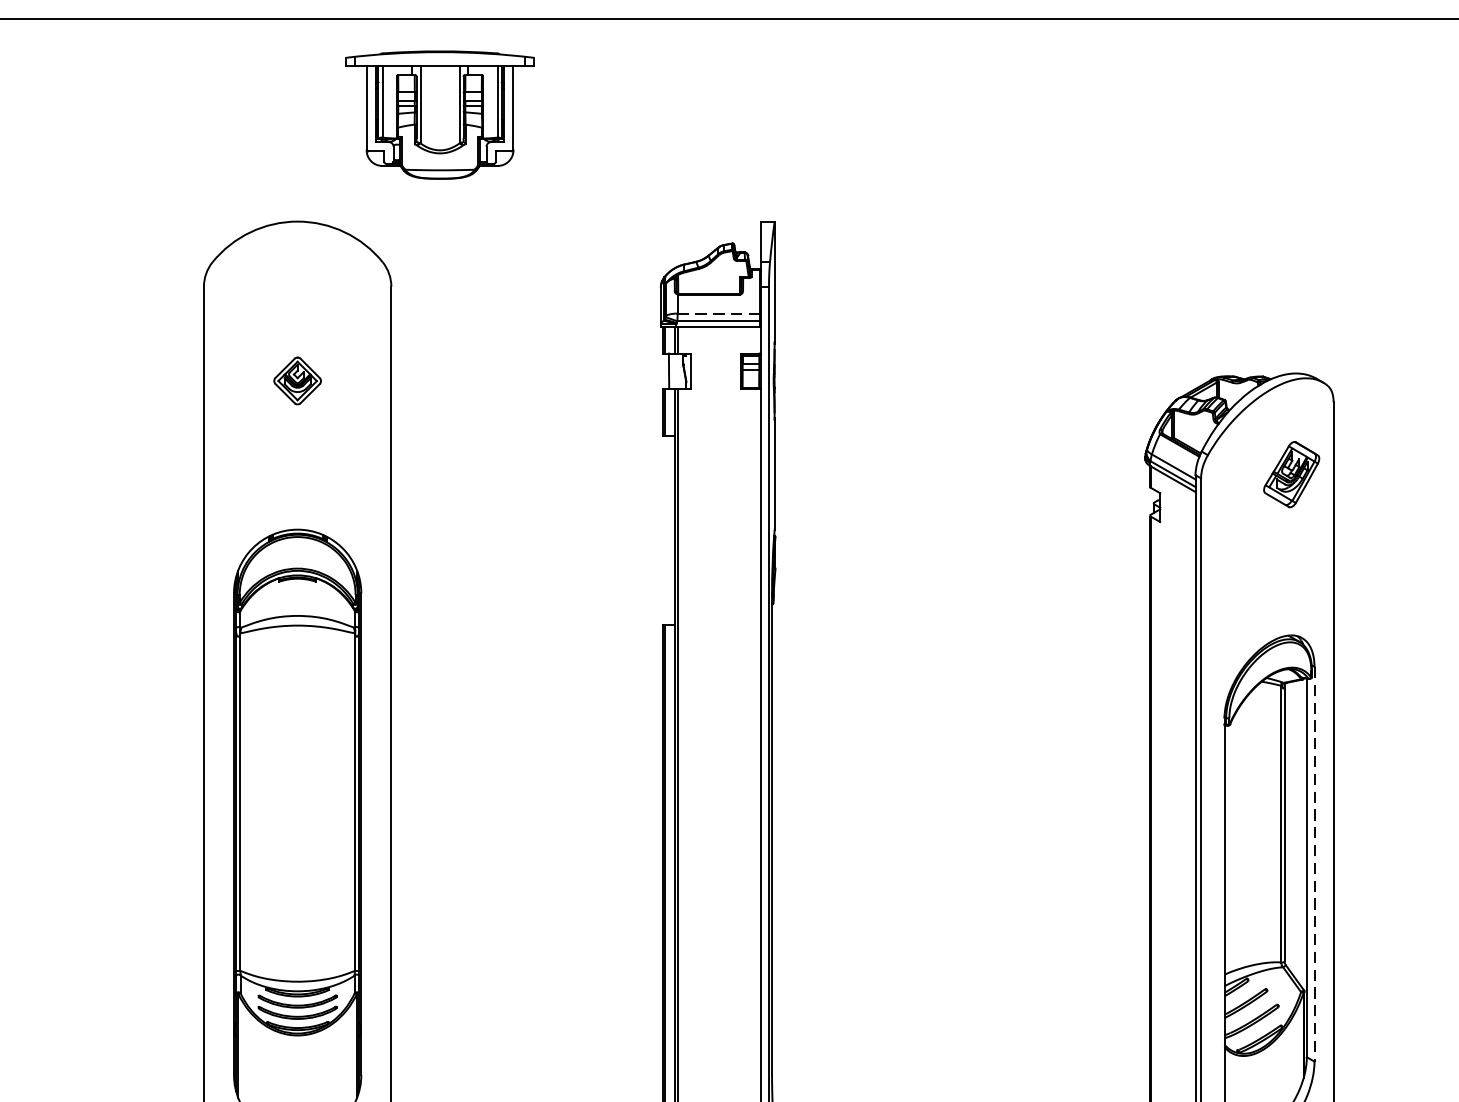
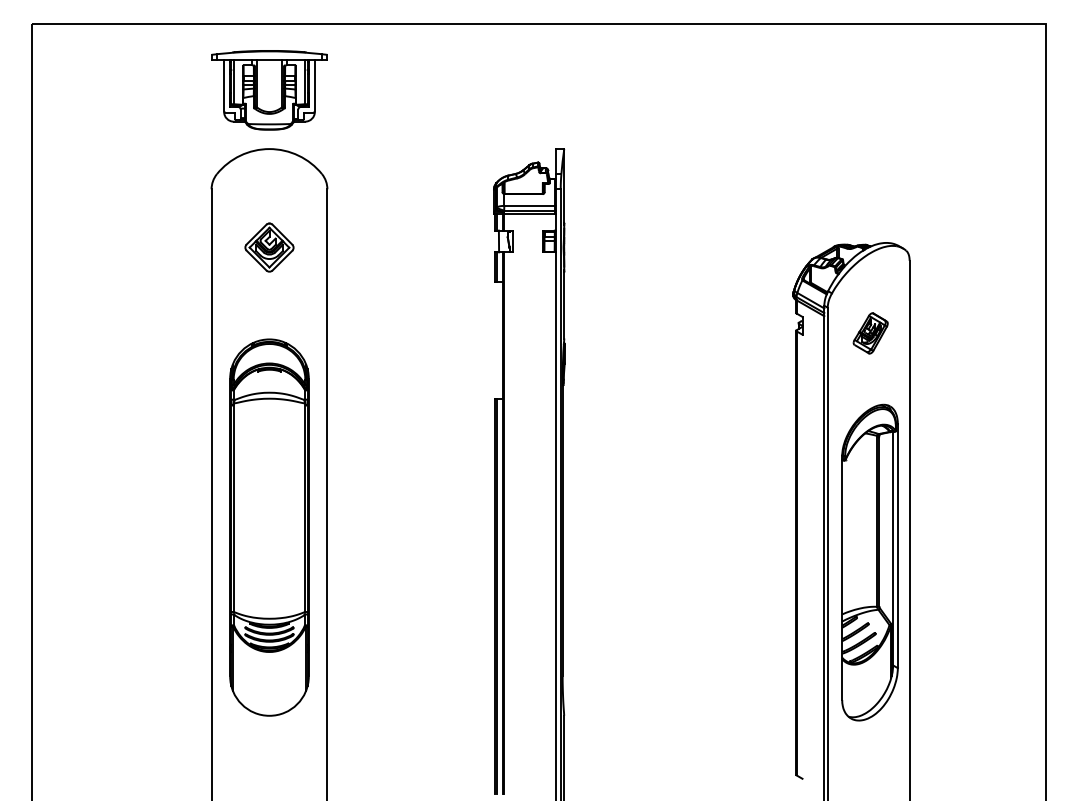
part: (440, 115) -> (269, 90), moved
line: (720, 312) -> (530, 205), dashed -> solid
part: (297, 380) -> (269, 247), size x1.67
part: (1291, 474) -> (870, 333), moved
line: (1313, 864) -> (897, 546), dashed -> solid

